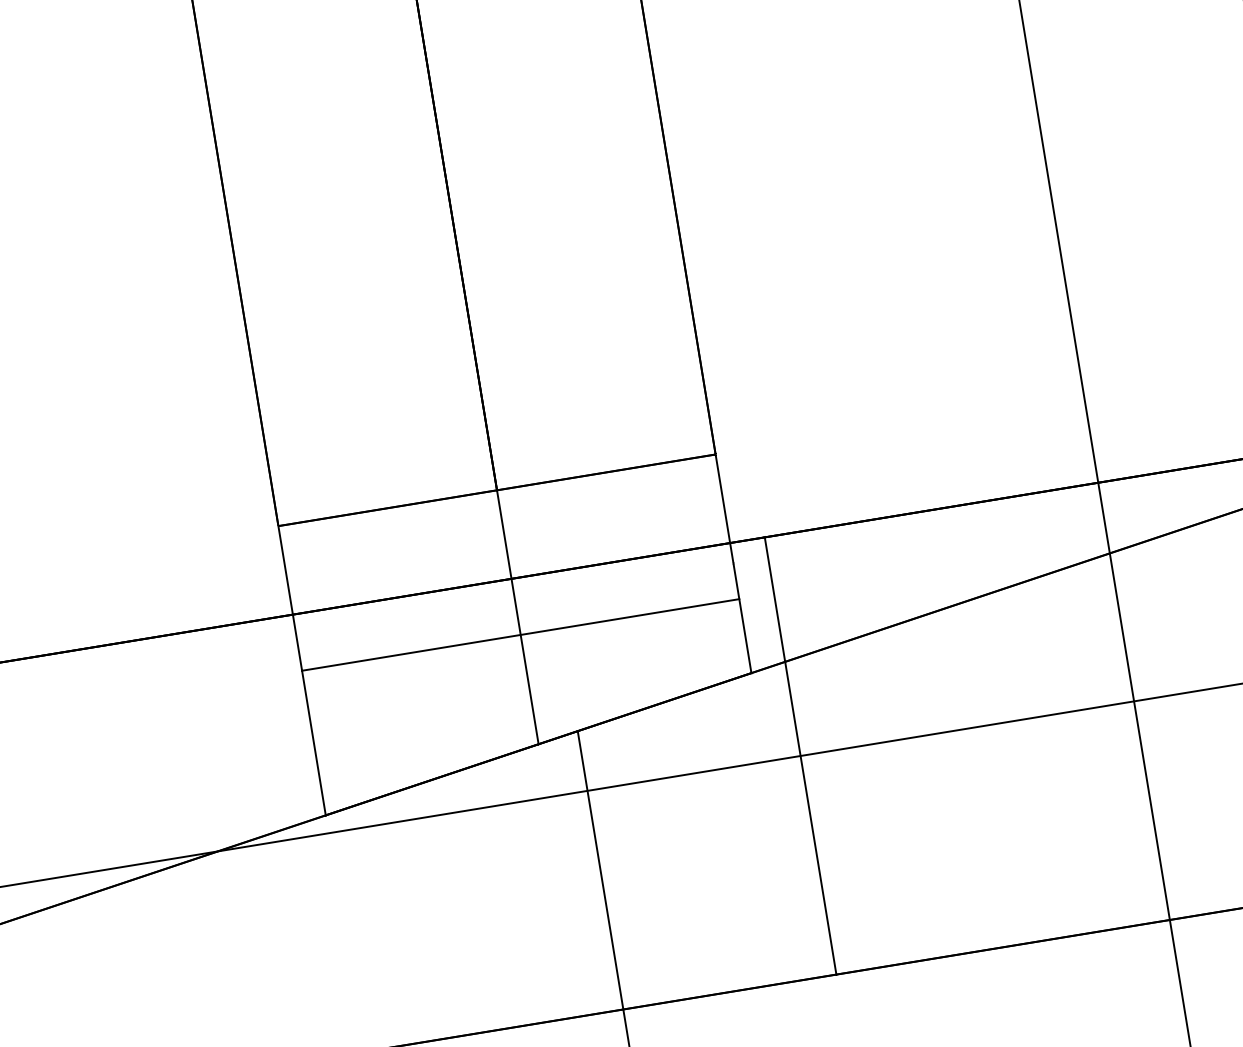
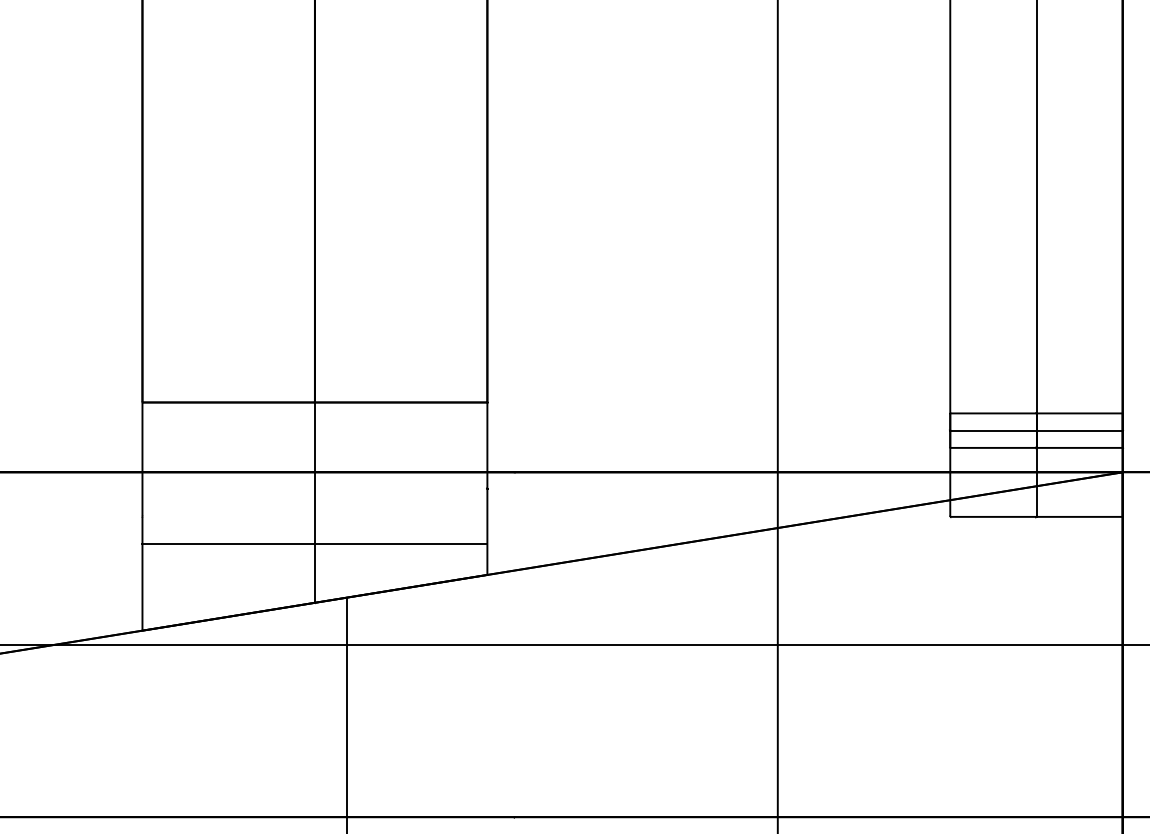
line: (520, 634) -> (314, 543), moved
line: (800, 755) -> (514, 644), removed

